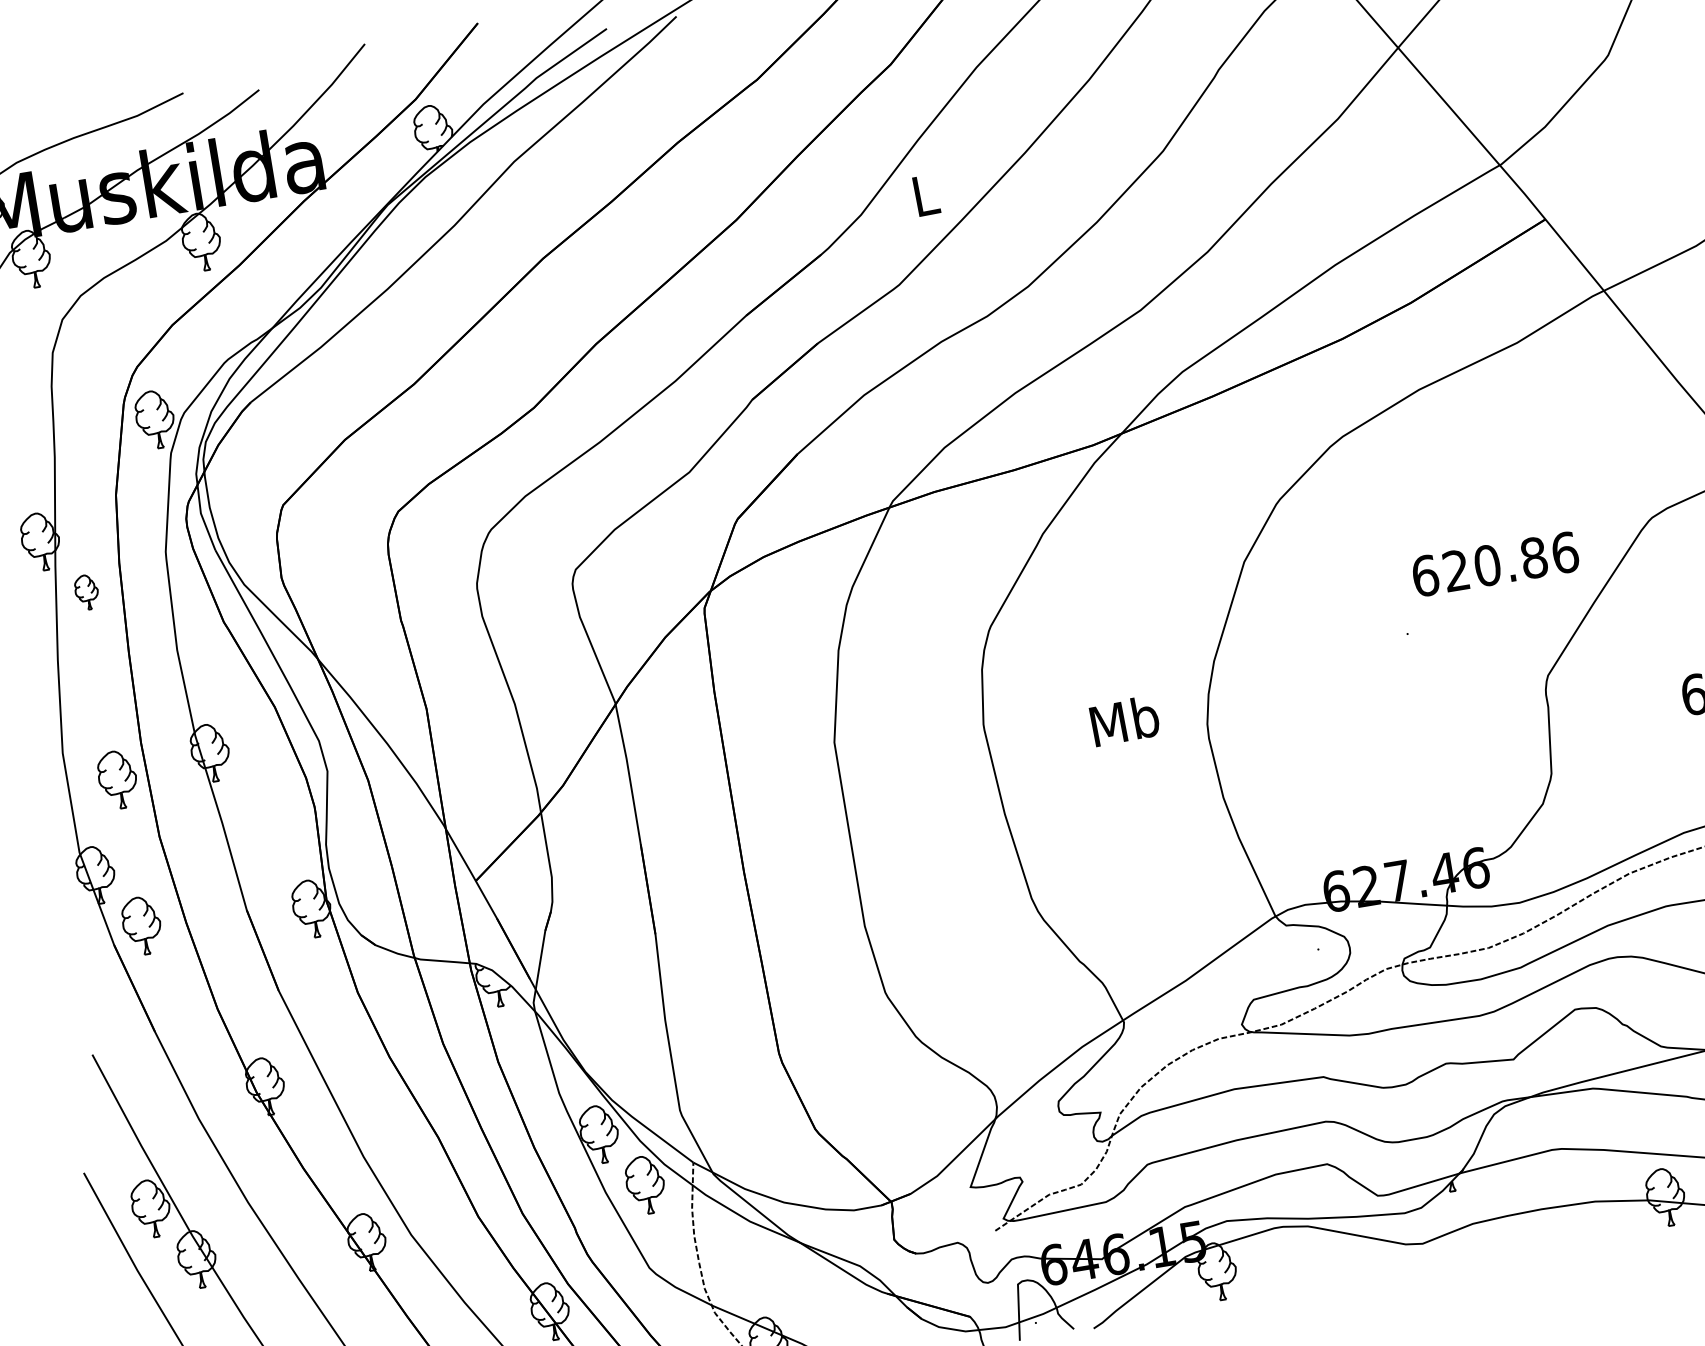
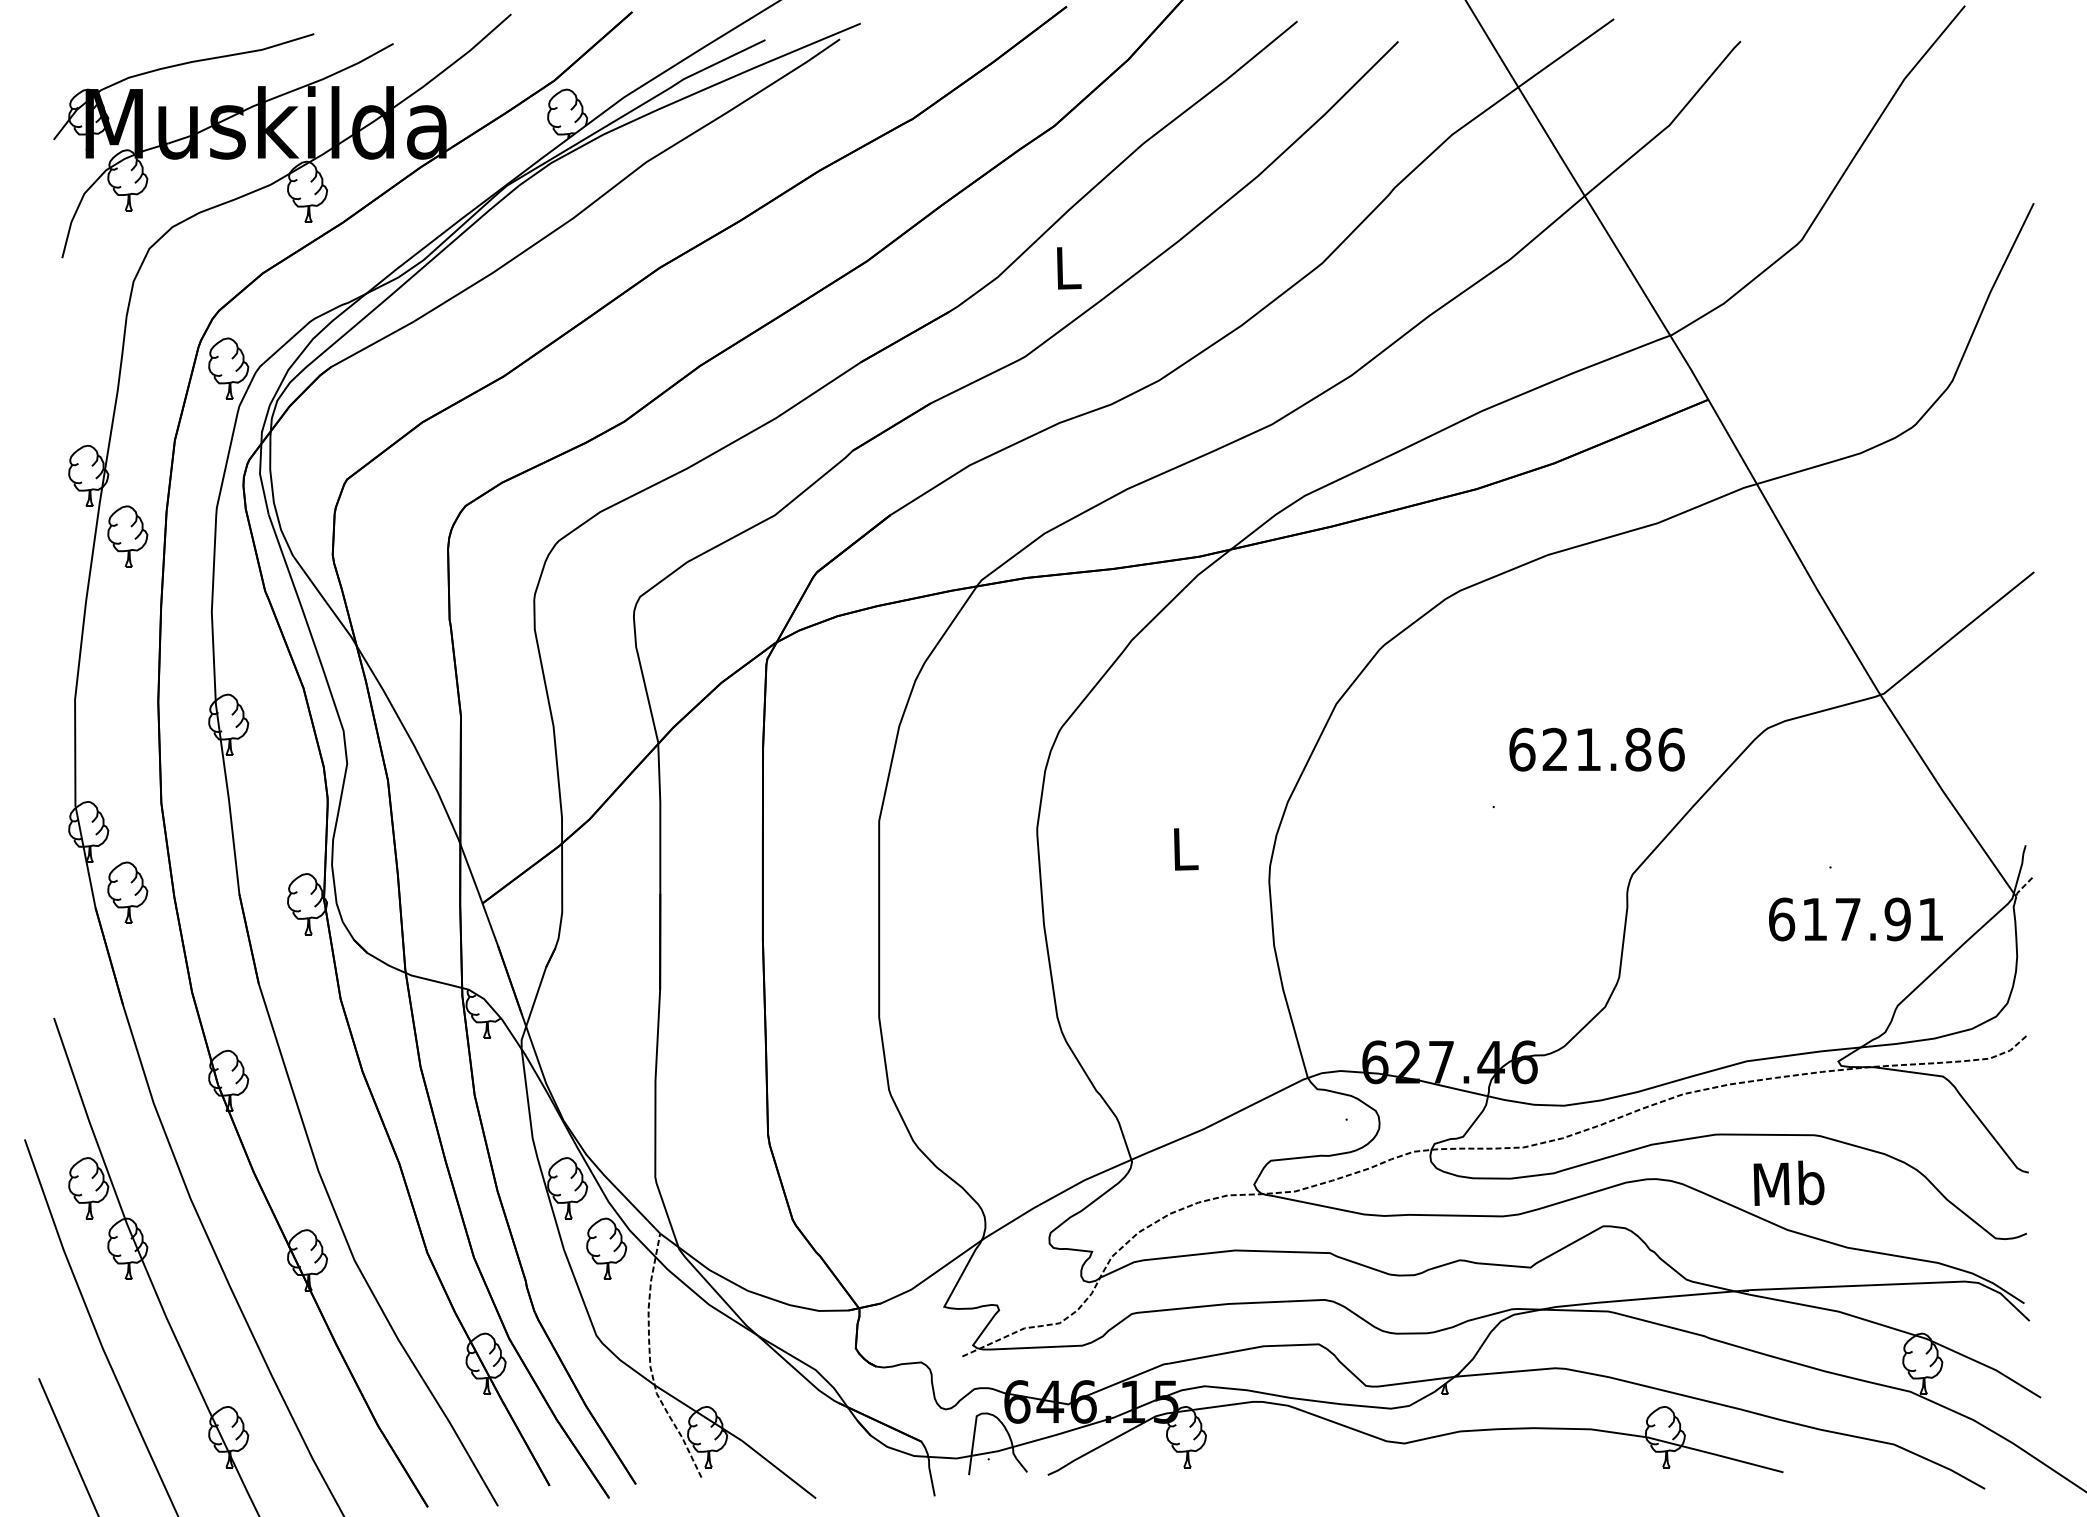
text: (1487, 565) -> (1588, 749), 620.86 -> 621.86
part: (86, 592) -> (127, 536), size x1.67
text: (1124, 720) -> (1184, 848), Mb -> L
part: (117, 779) -> (127, 736), removed

